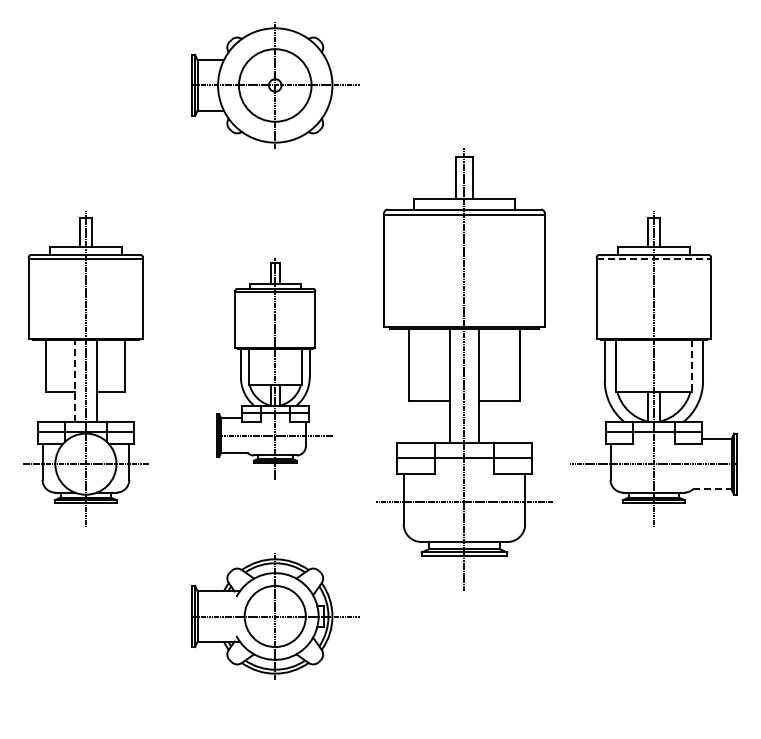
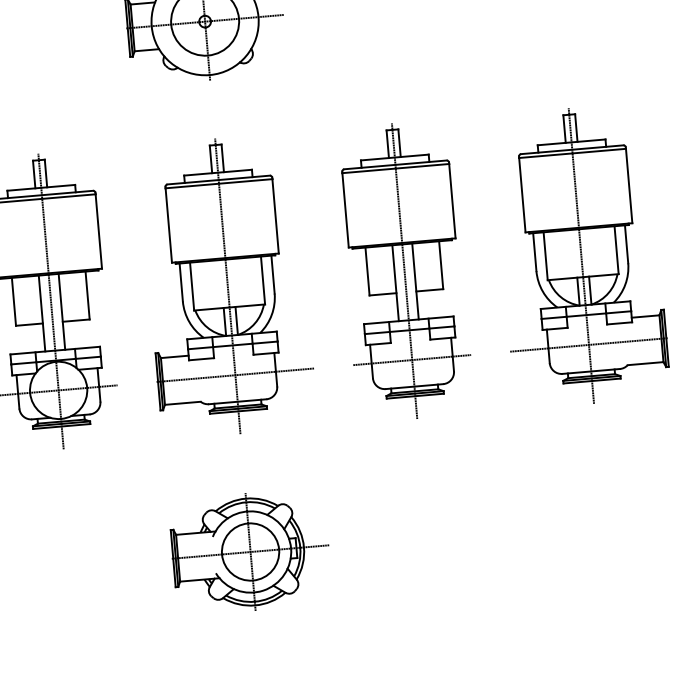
line: (654, 259) -> (573, 153), dashed -> solid
line: (691, 365) -> (616, 249), dashed -> solid
part: (275, 368) -> (227, 285), size x1.43
part: (464, 368) -> (404, 270), size x0.71
line: (75, 380) -> (42, 313), dashed -> solid
line: (712, 489) -> (645, 363), dashed -> solid
part: (275, 616) -> (250, 552), moved

